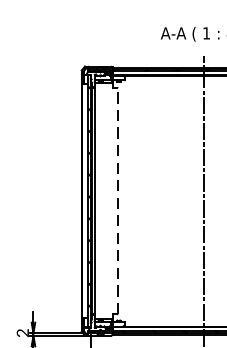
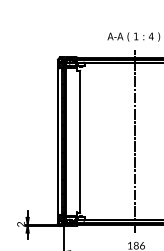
line: (117, 200) -> (80, 141), dashed -> solid

